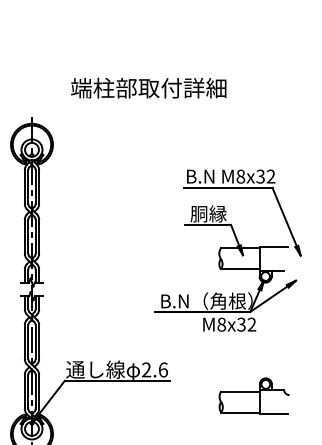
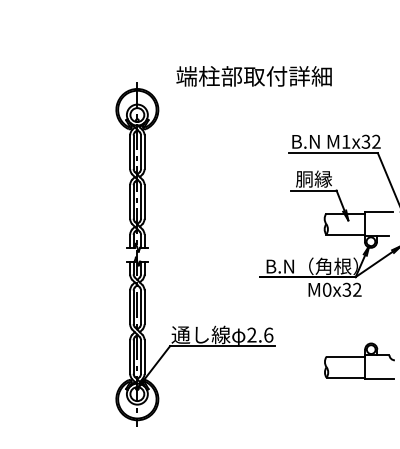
text: (148, 88) -> (253, 76), moved
text: (241, 176) -> (346, 141), M8x32 -> M1x32
text: (221, 324) -> (326, 289), M8x32 -> M0x32

